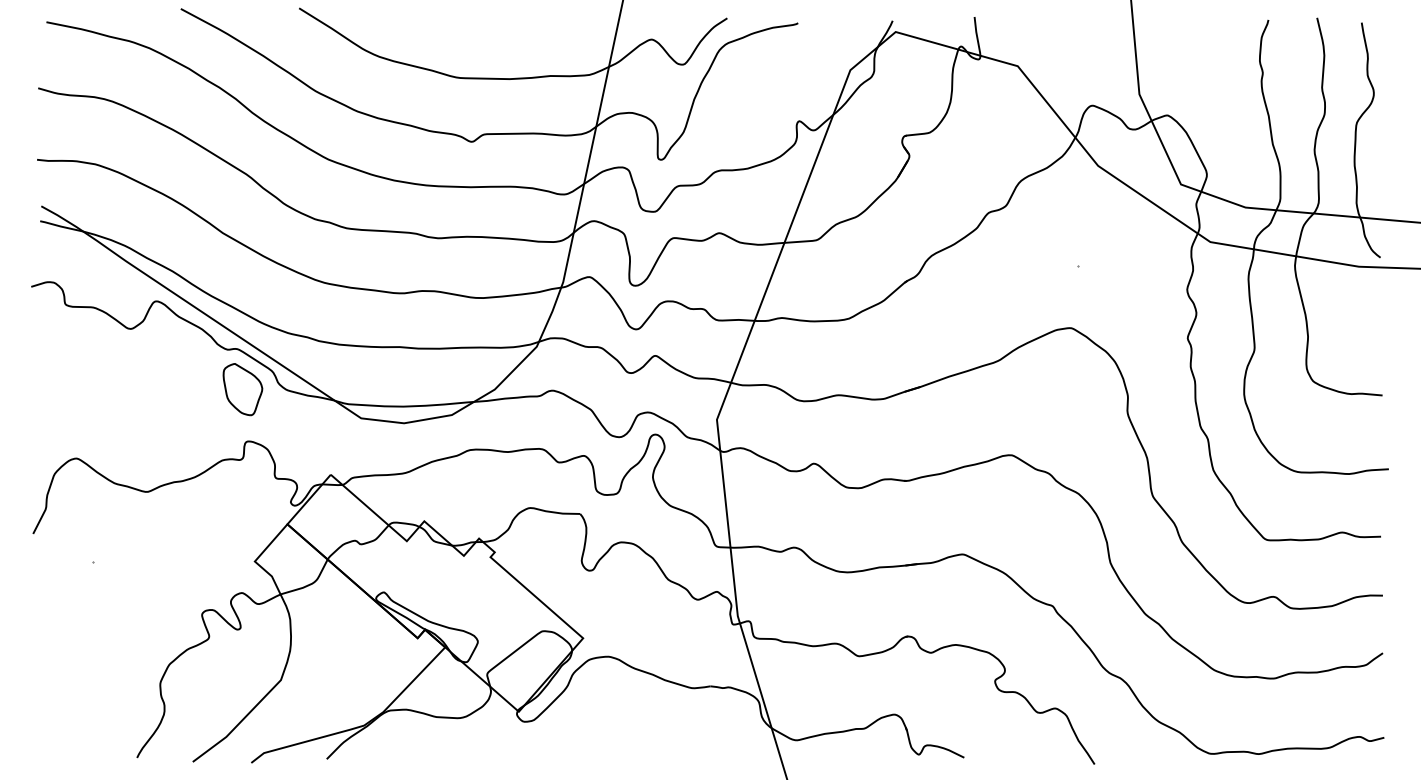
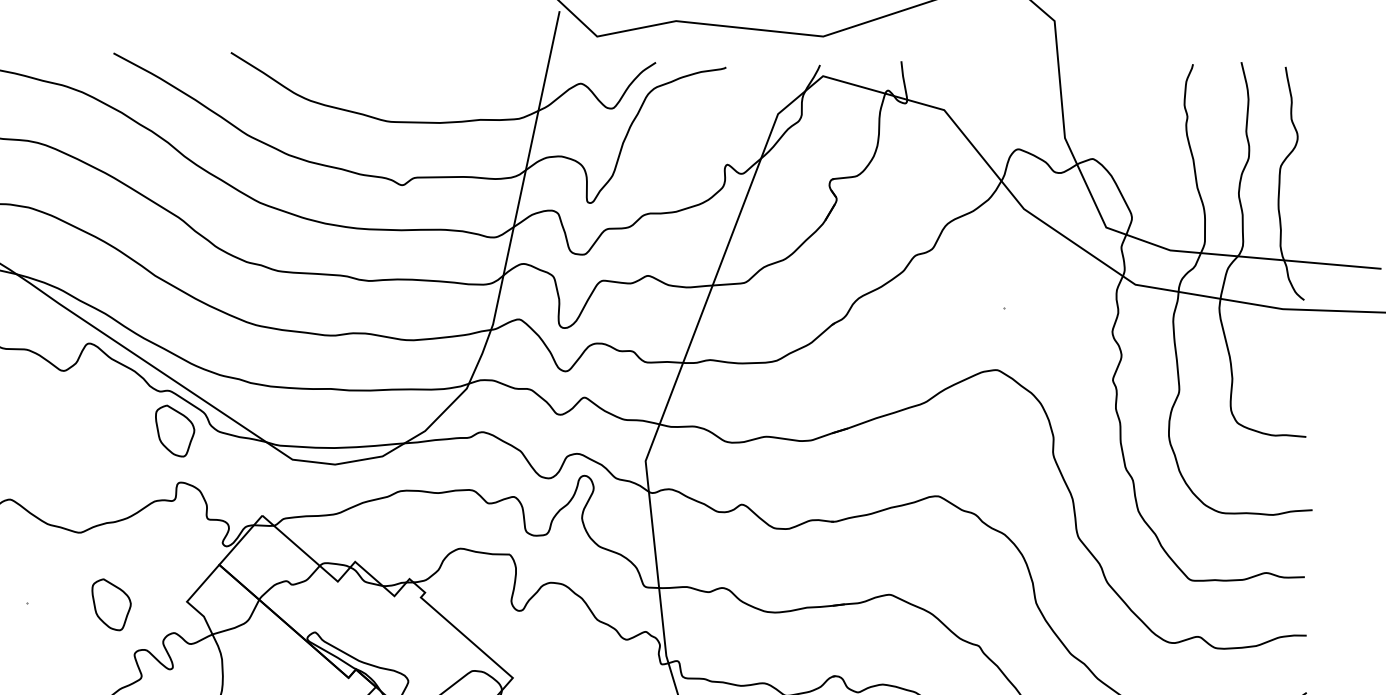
part: (178, 564) -> (111, 604), added

